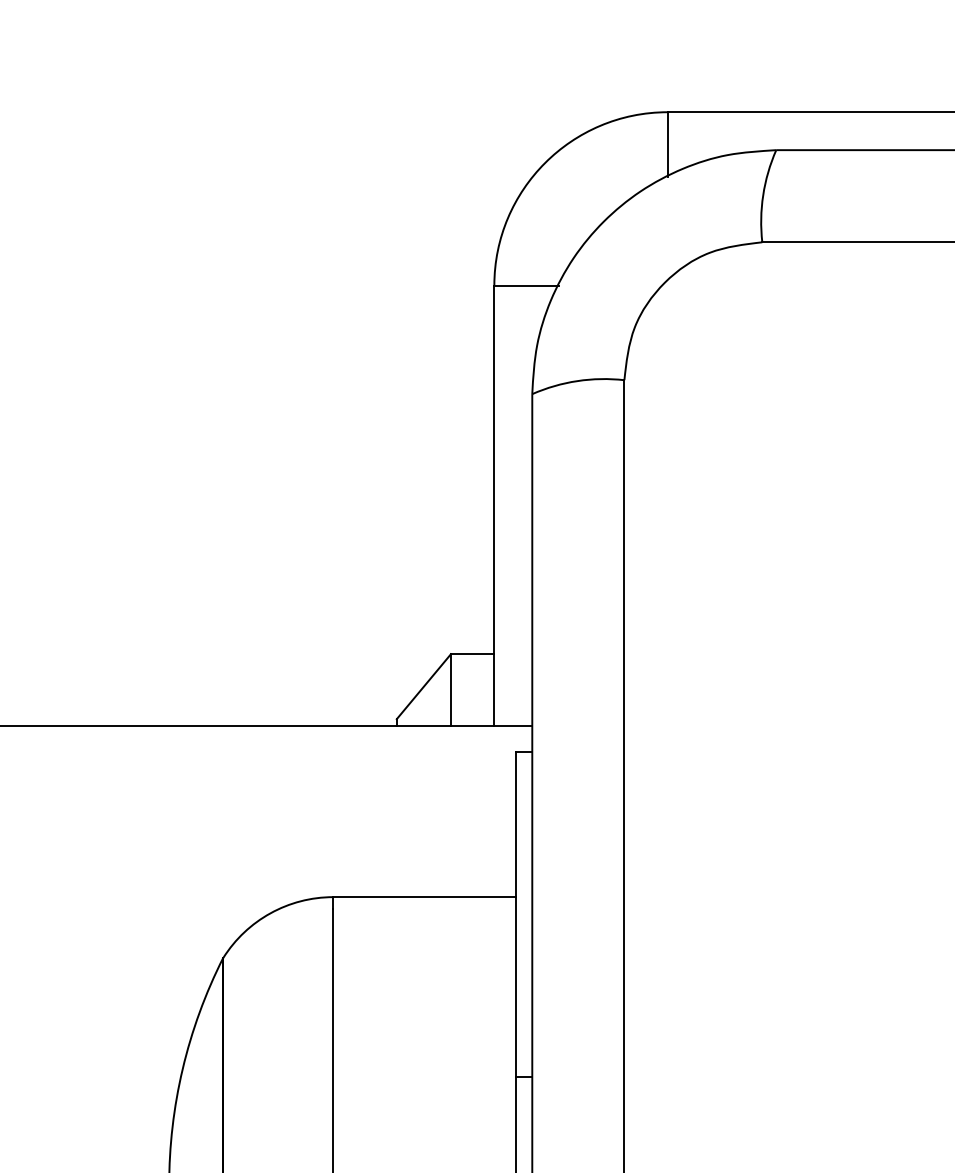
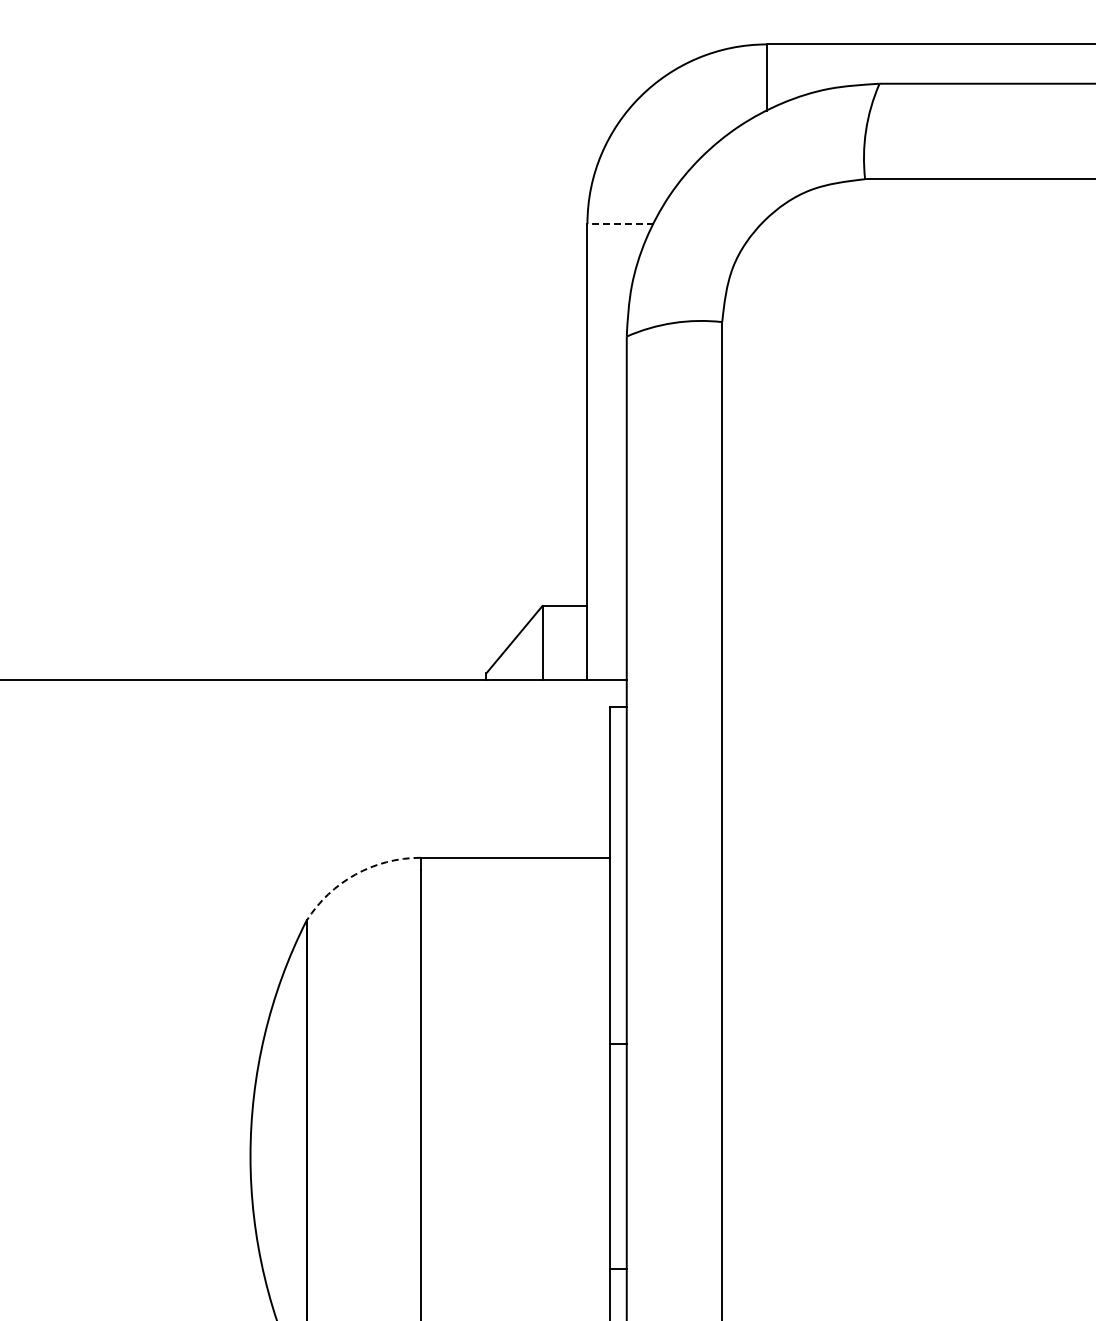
line: (526, 285) -> (620, 224), solid -> dashed
arc: (270, 913) -> (355, 874), solid -> dashed

